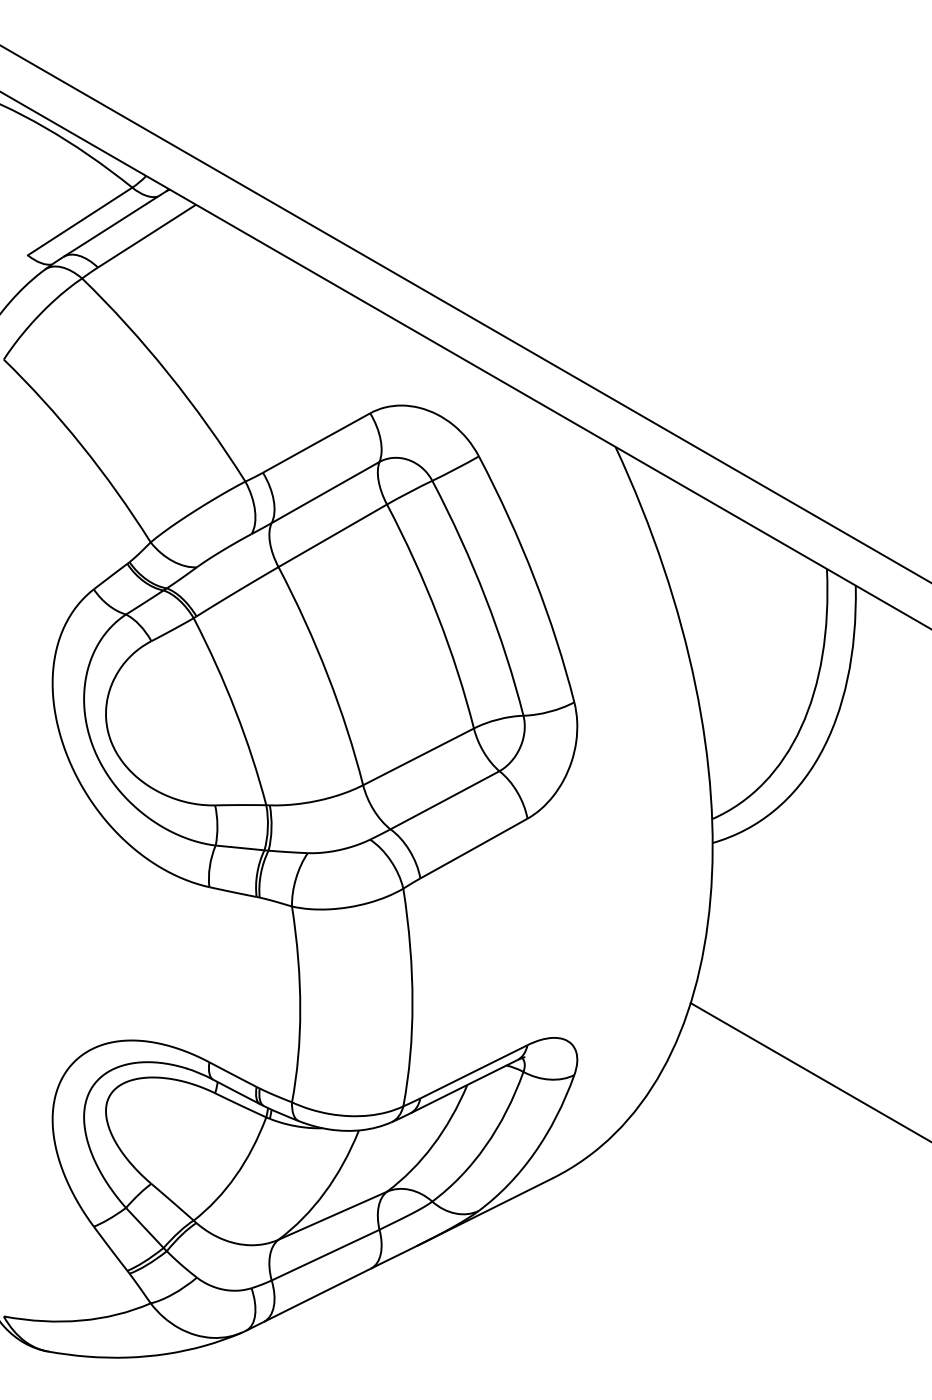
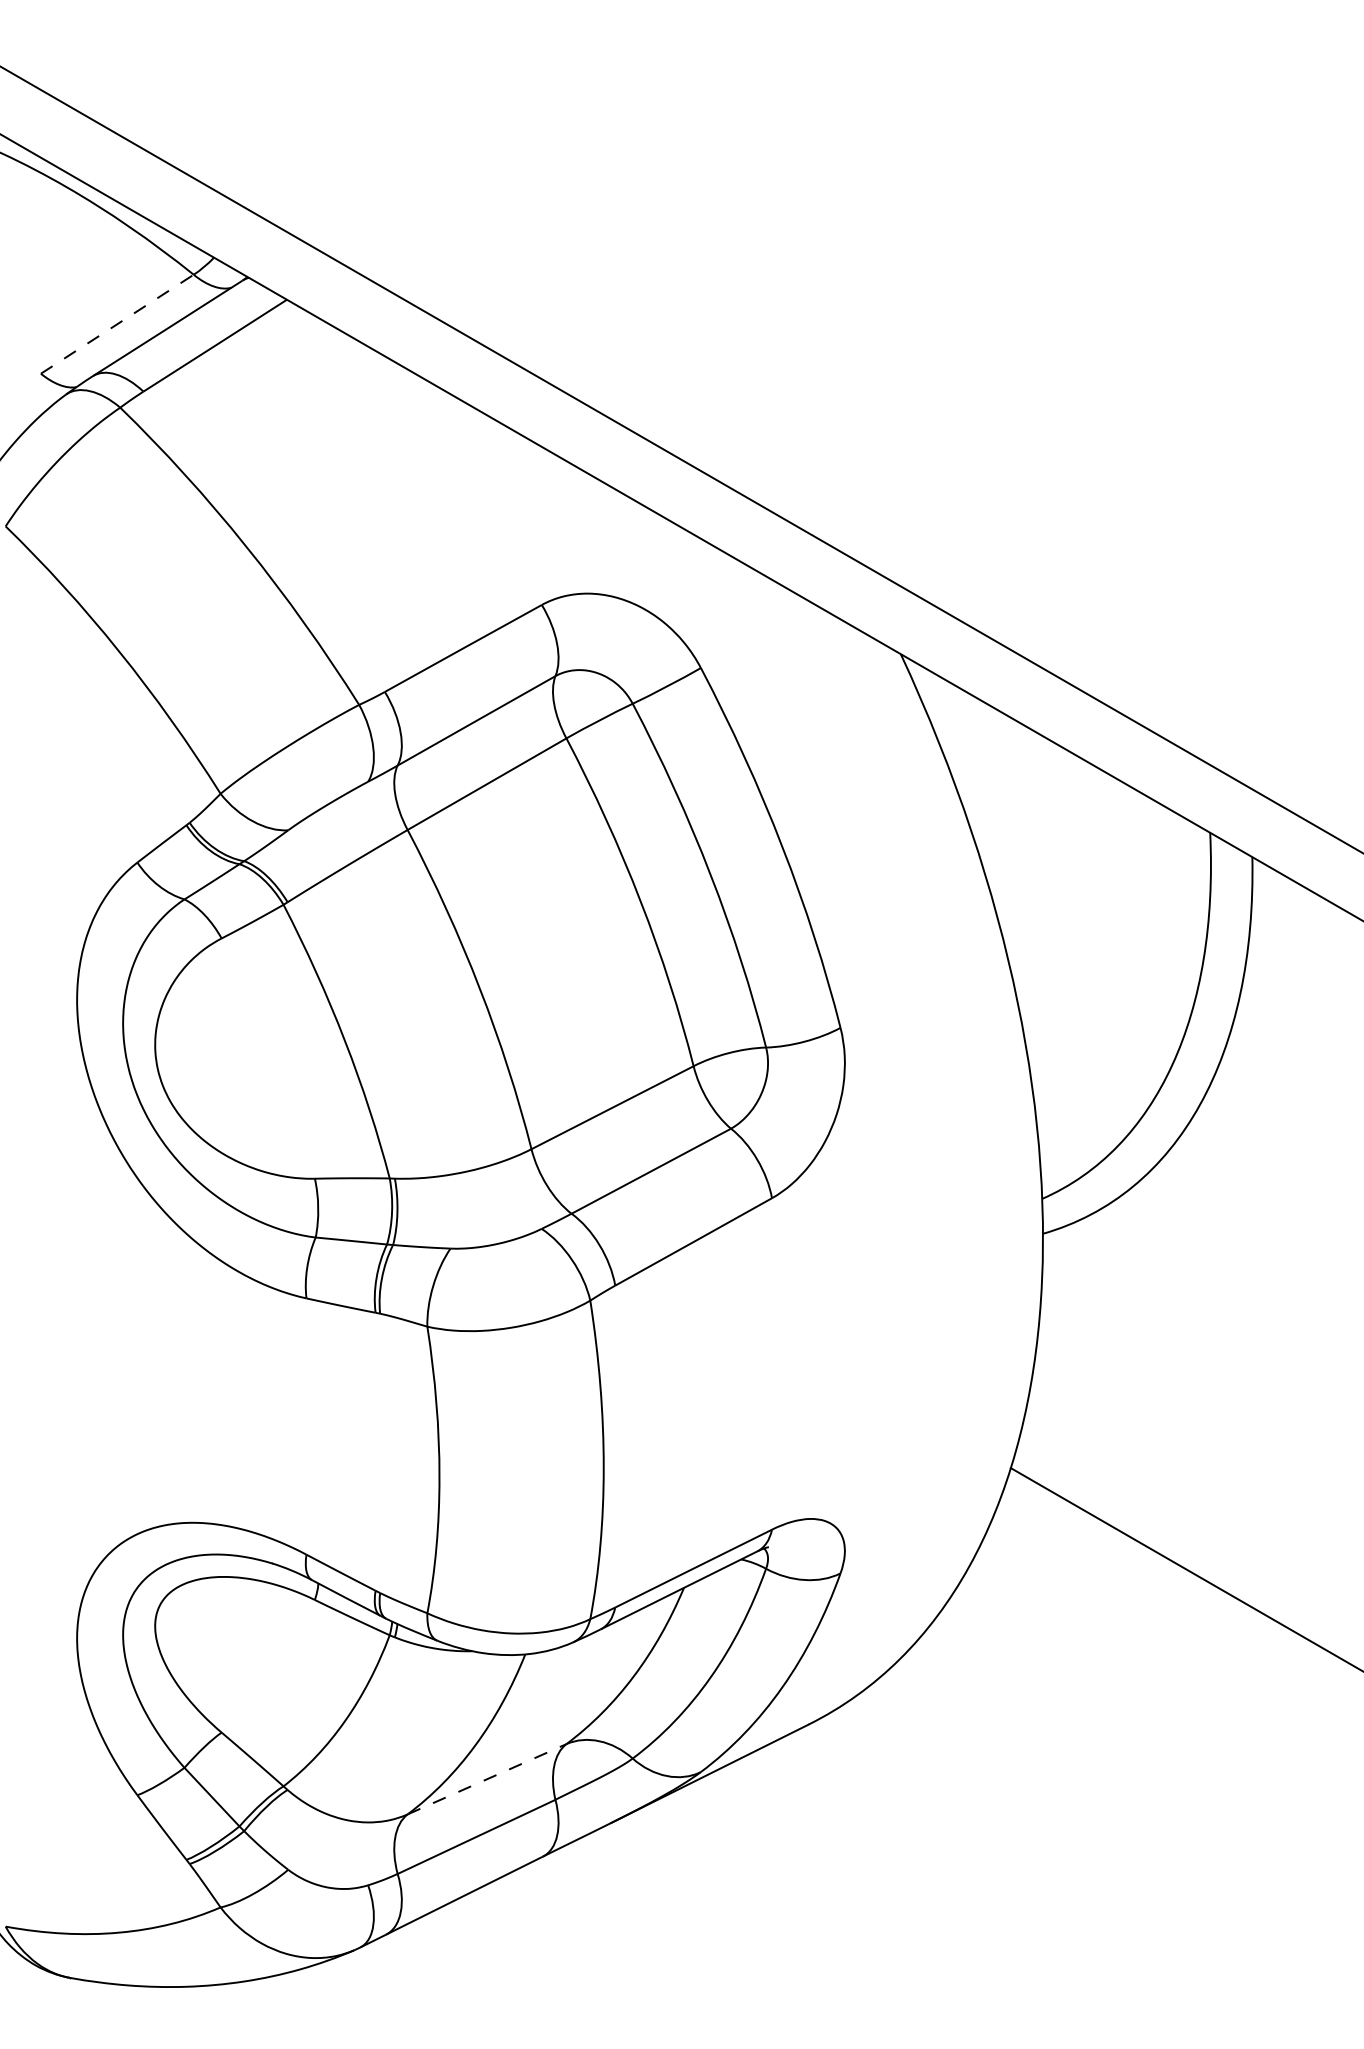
line: (80, 221) -> (117, 324), solid -> dashed
line: (333, 1215) -> (488, 1778), solid -> dashed

